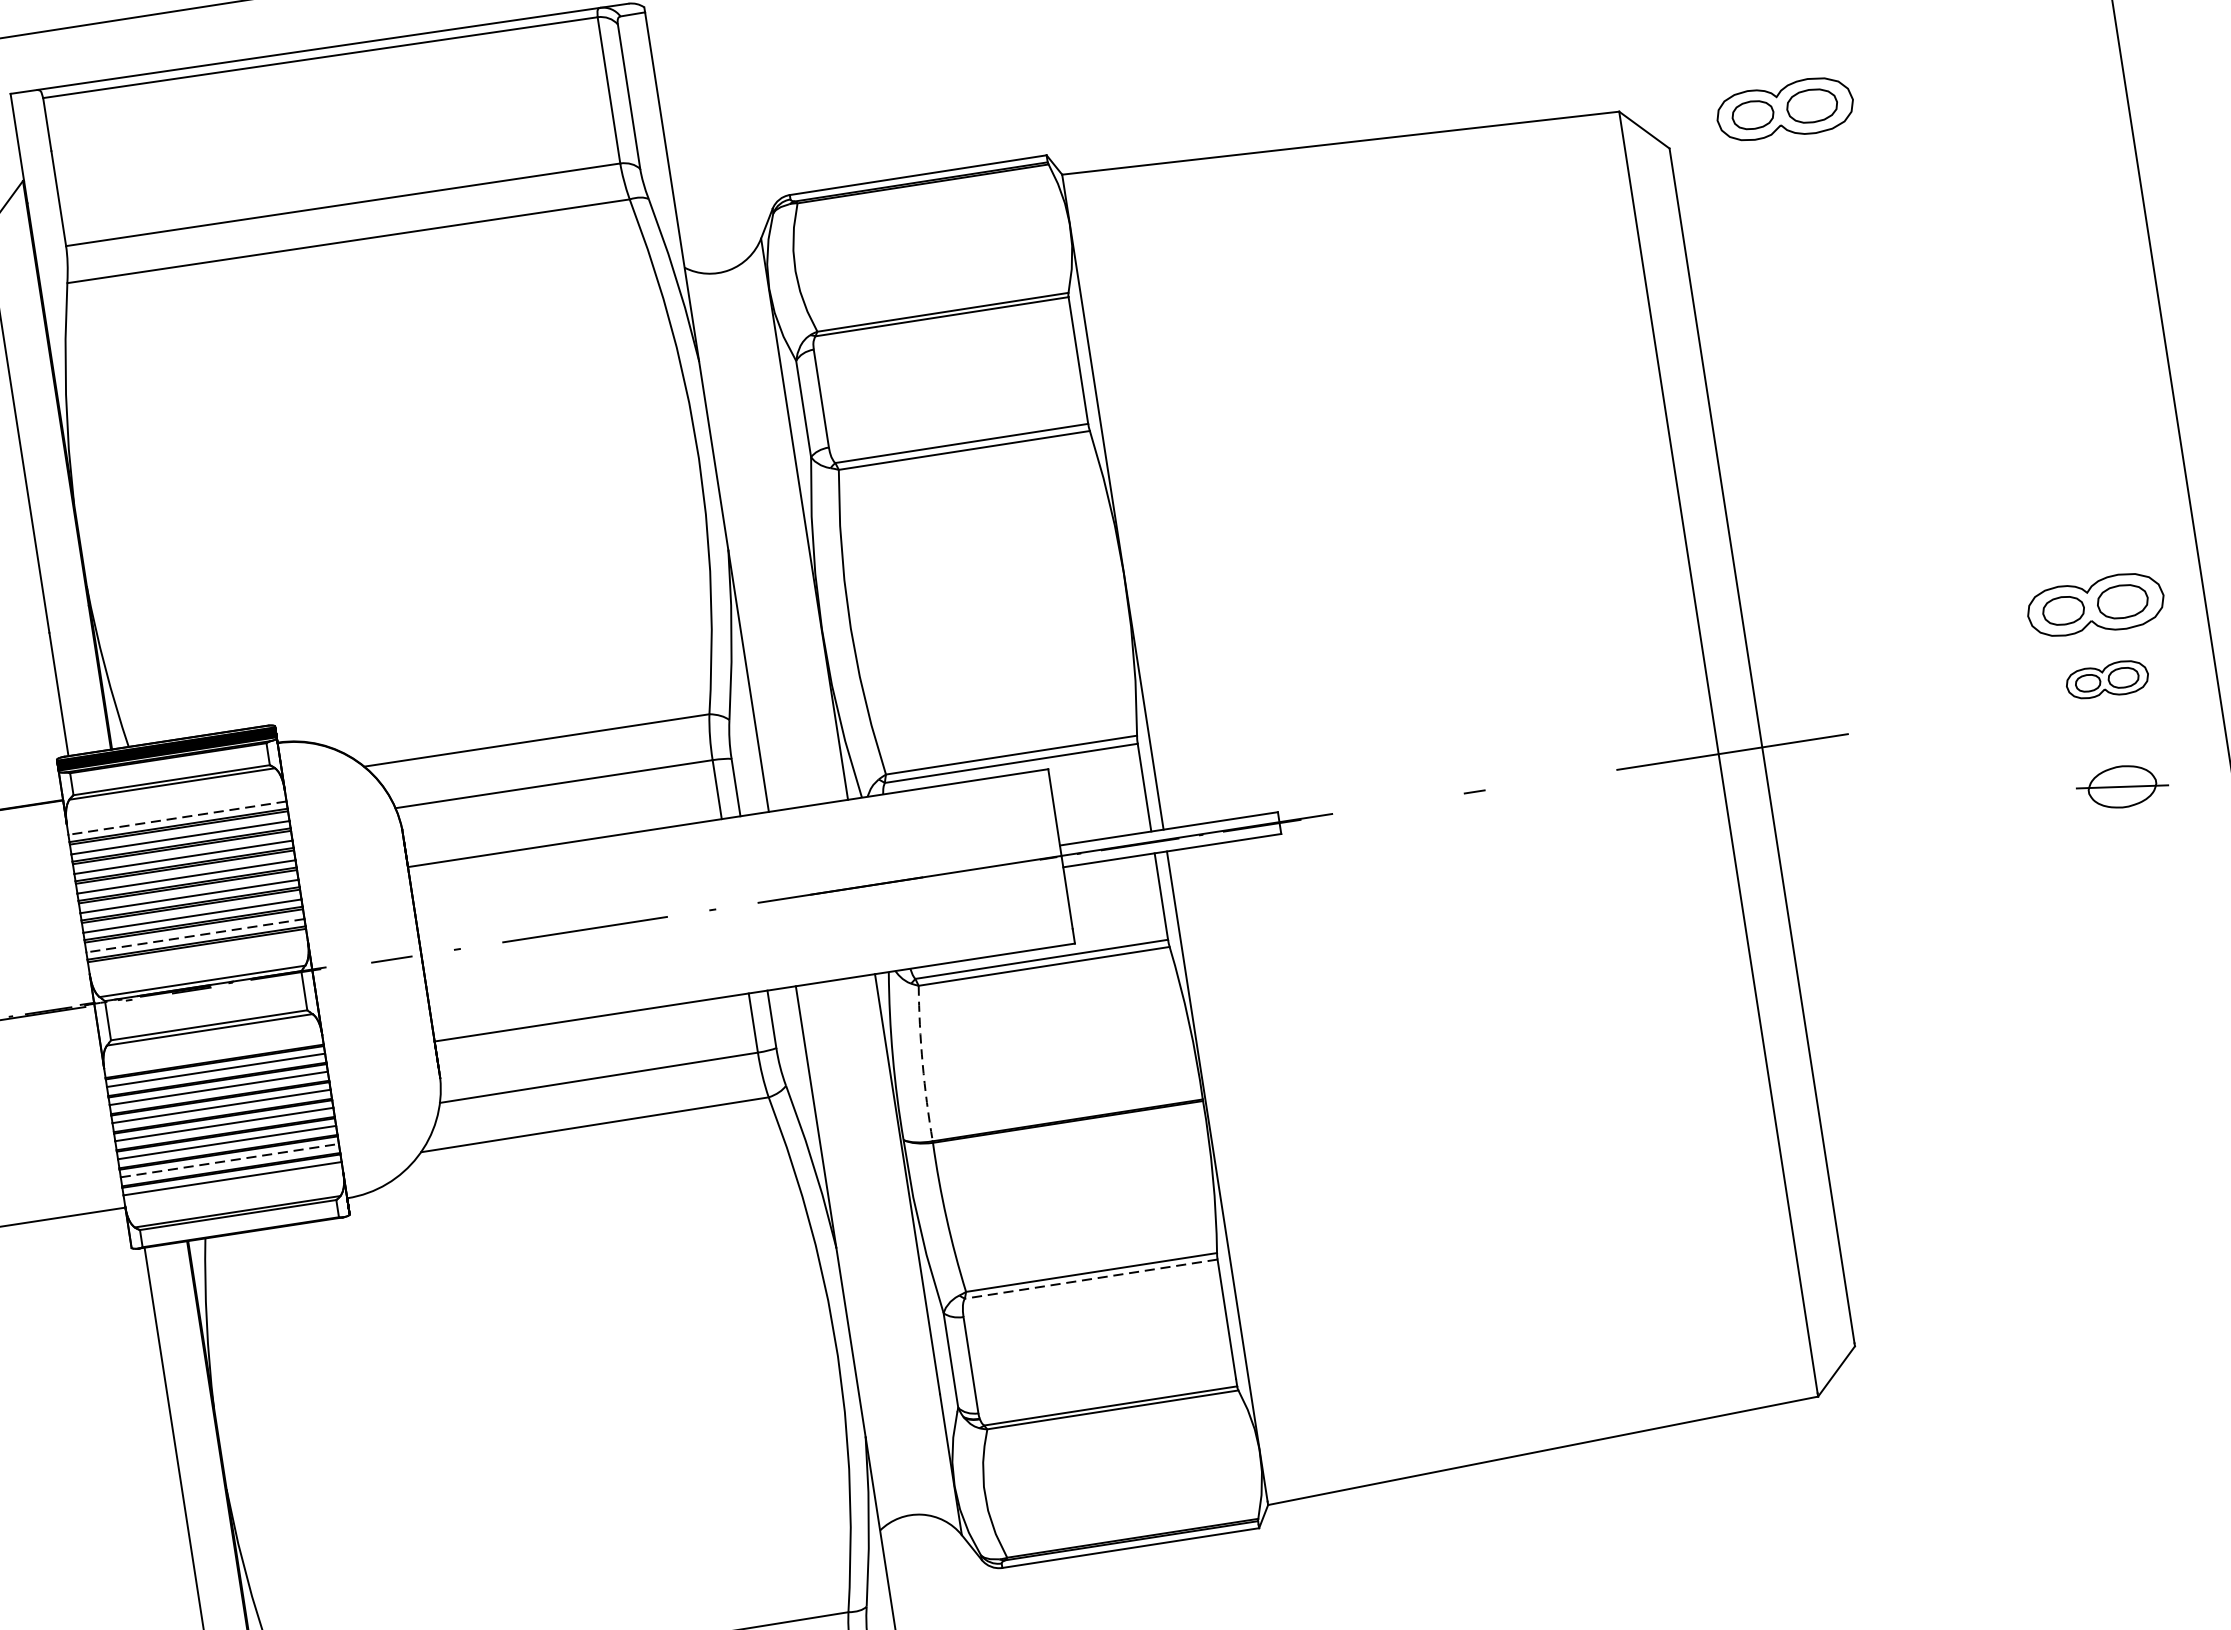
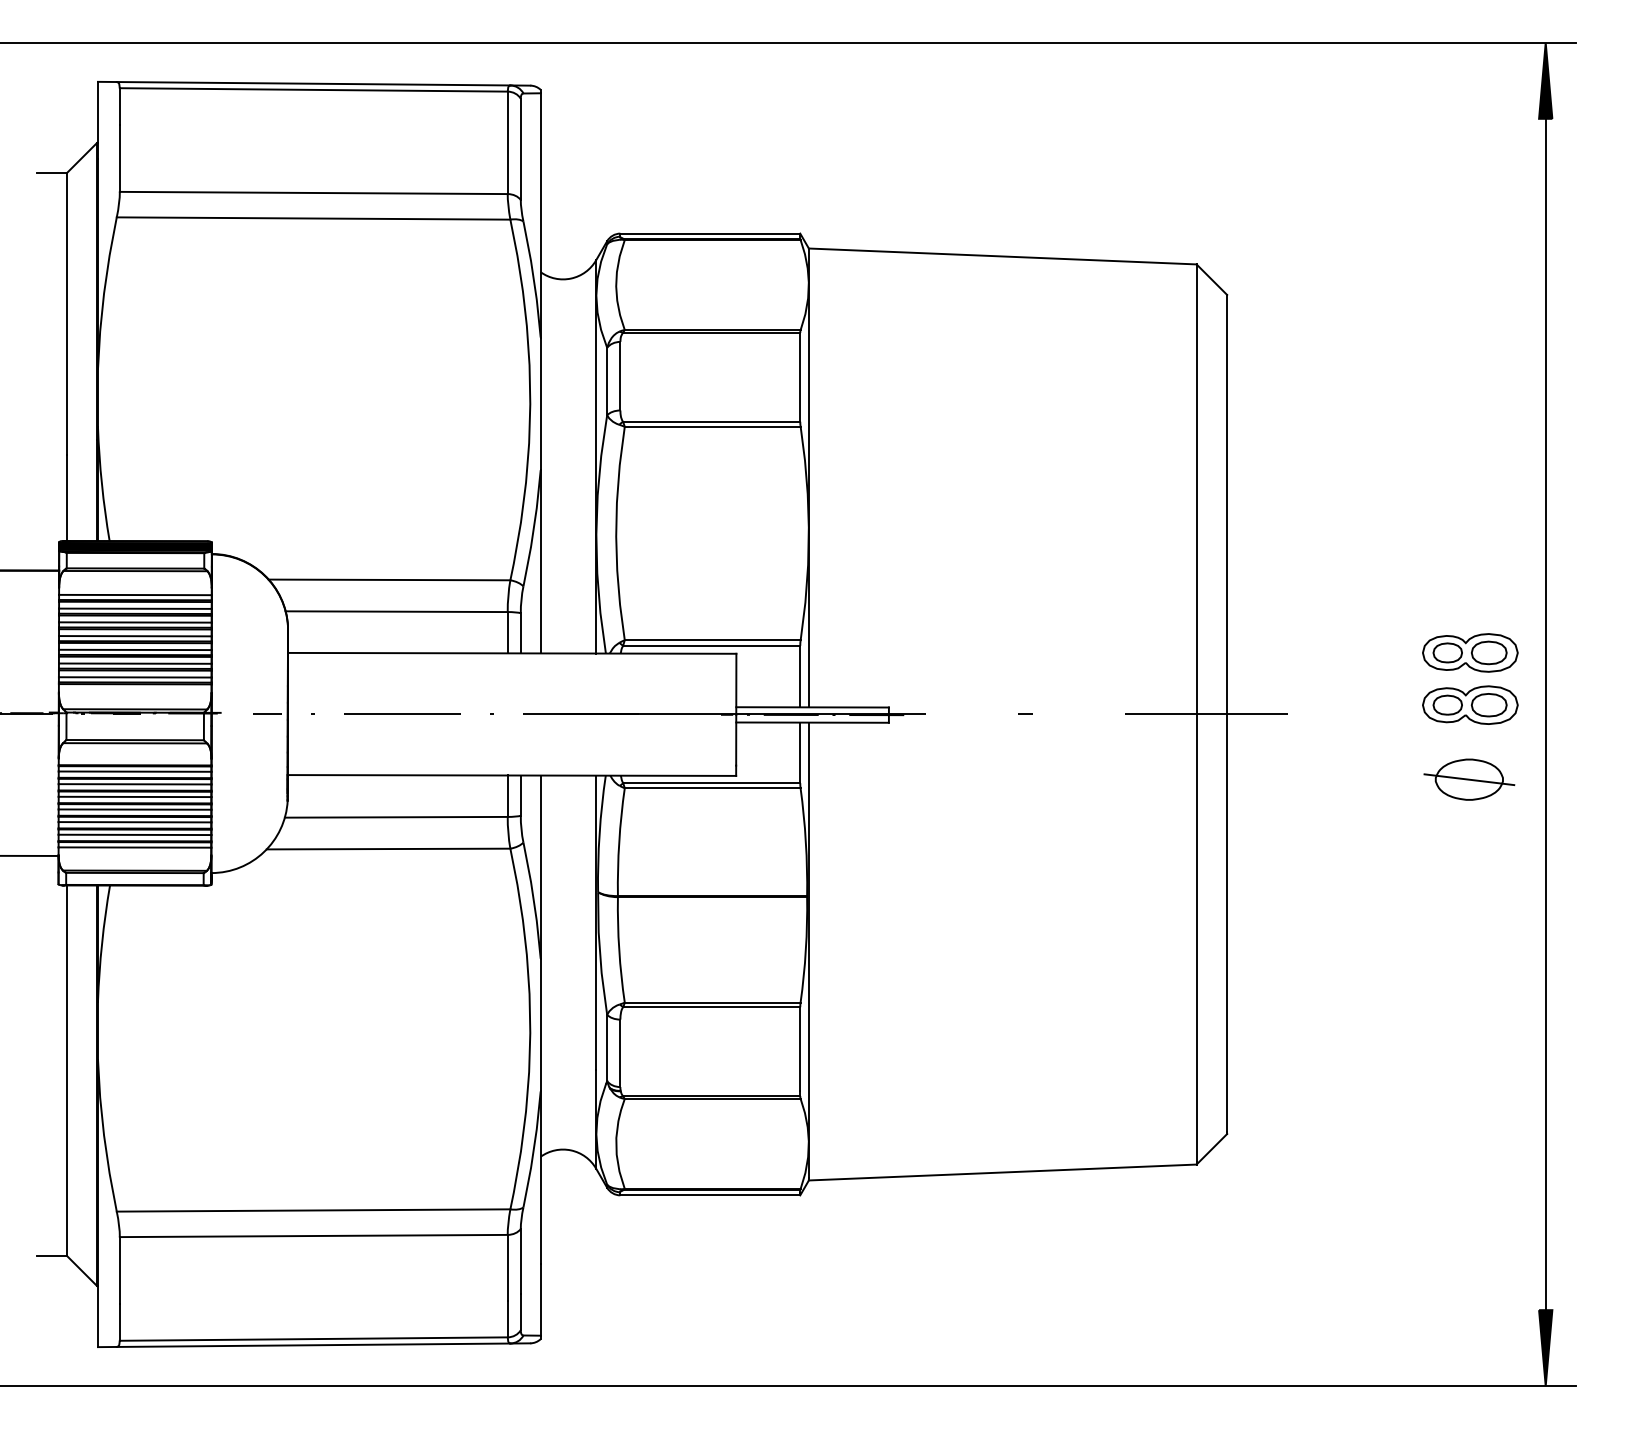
part: (1785, 109) -> (1310, 280), removed
part: (2107, 679) -> (1470, 704), size x1.67
part: (2122, 786) -> (1469, 779), size x1.43
line: (176, 819) -> (134, 595), dashed -> solid
line: (194, 936) -> (134, 677), dashed -> solid
arc: (923, 1064) -> (619, 842), dashed -> solid
line: (230, 1159) -> (135, 834), dashed -> solid
line: (1090, 1279) -> (711, 1007), dashed -> solid

